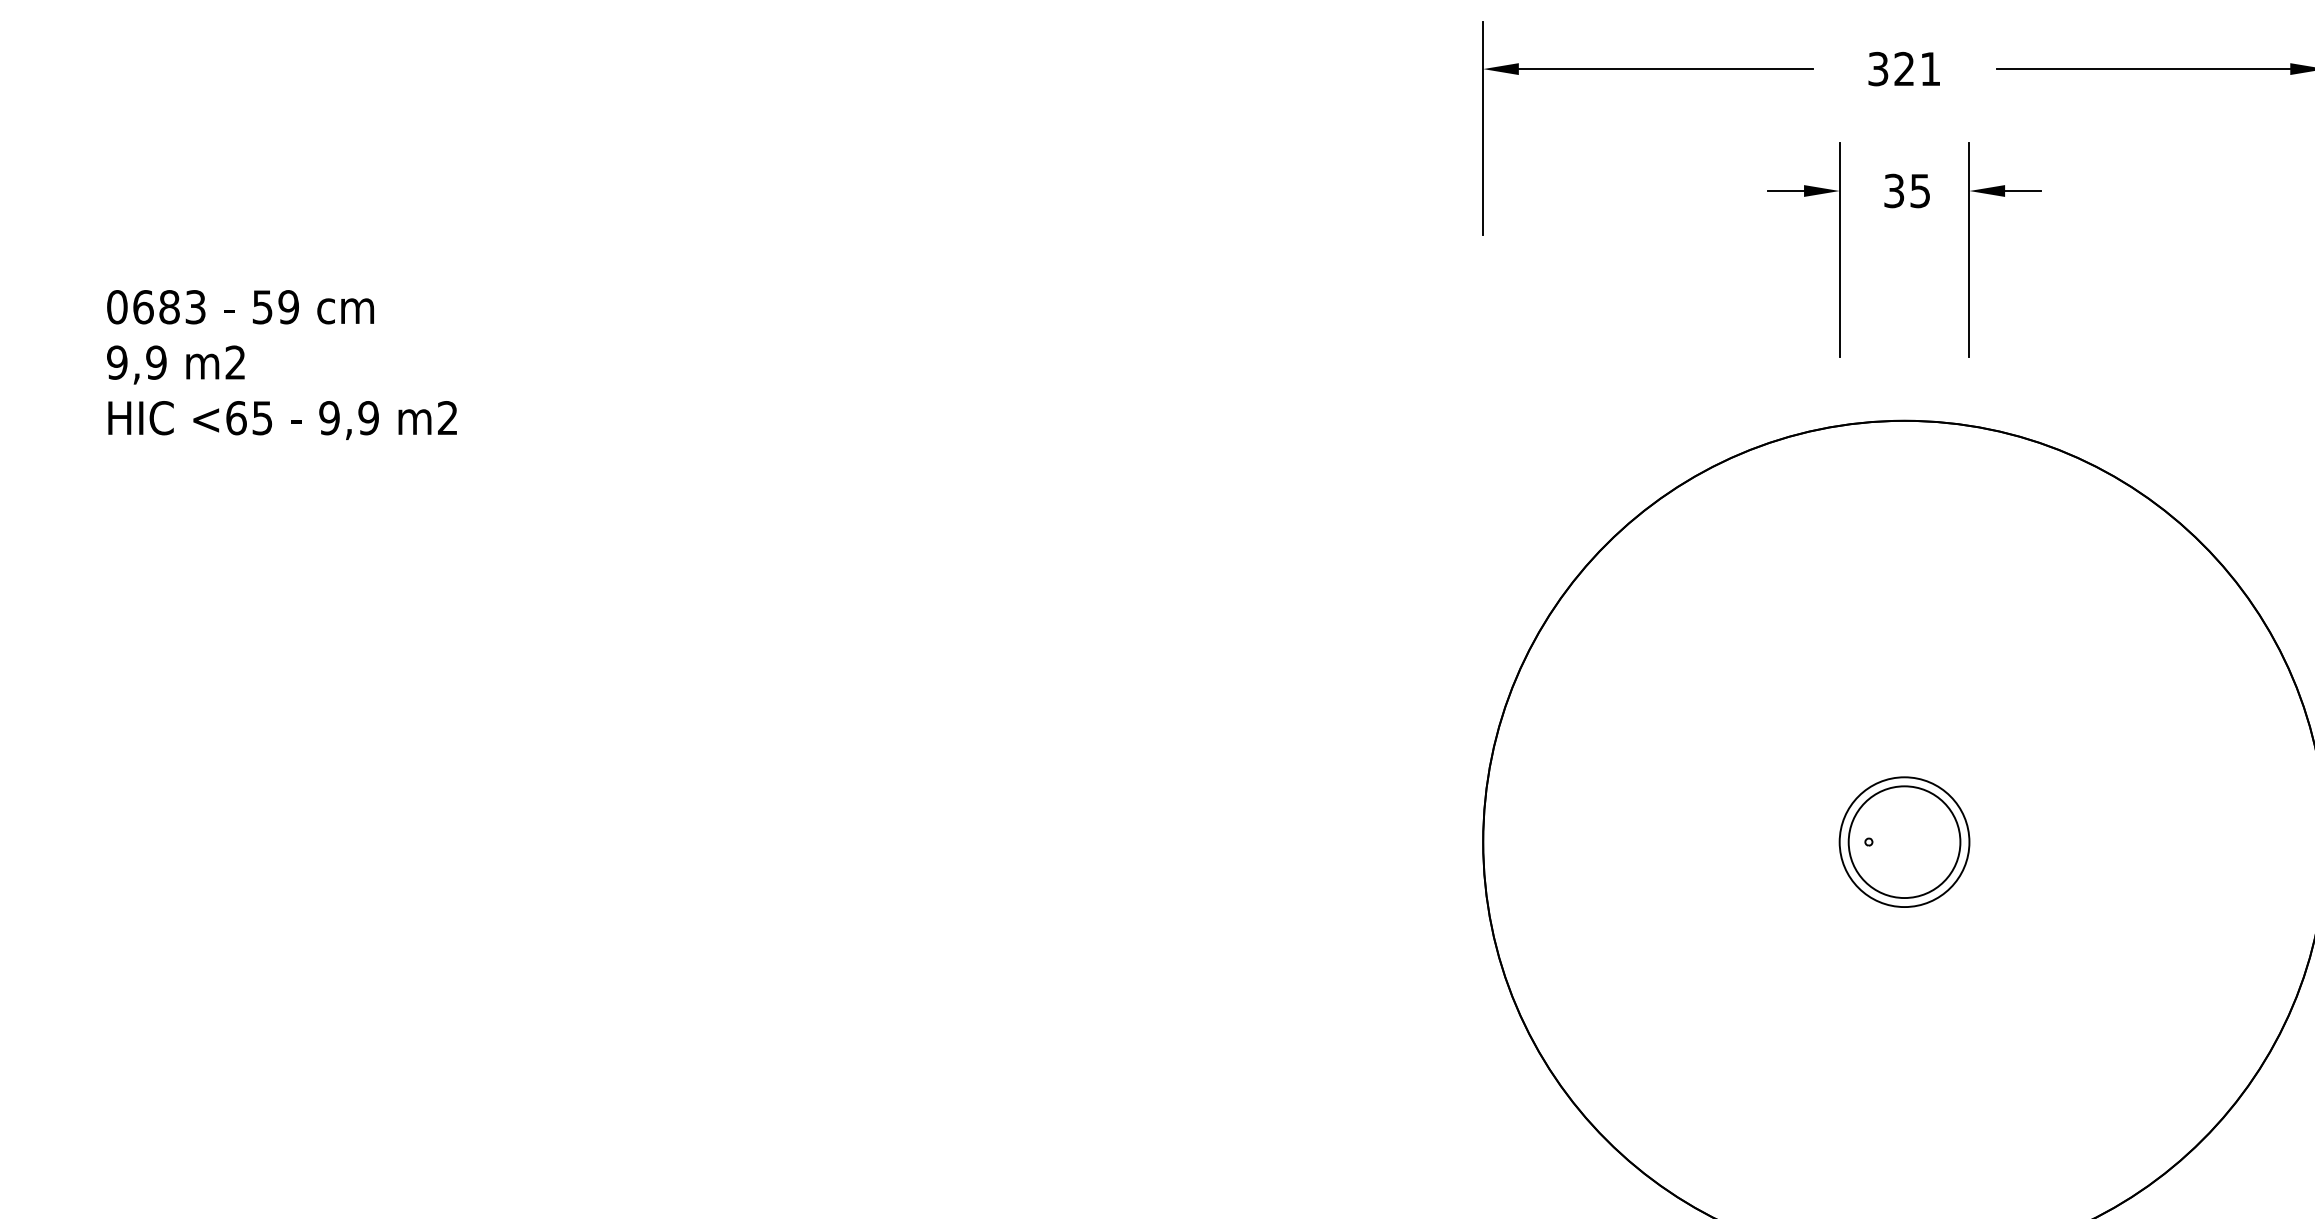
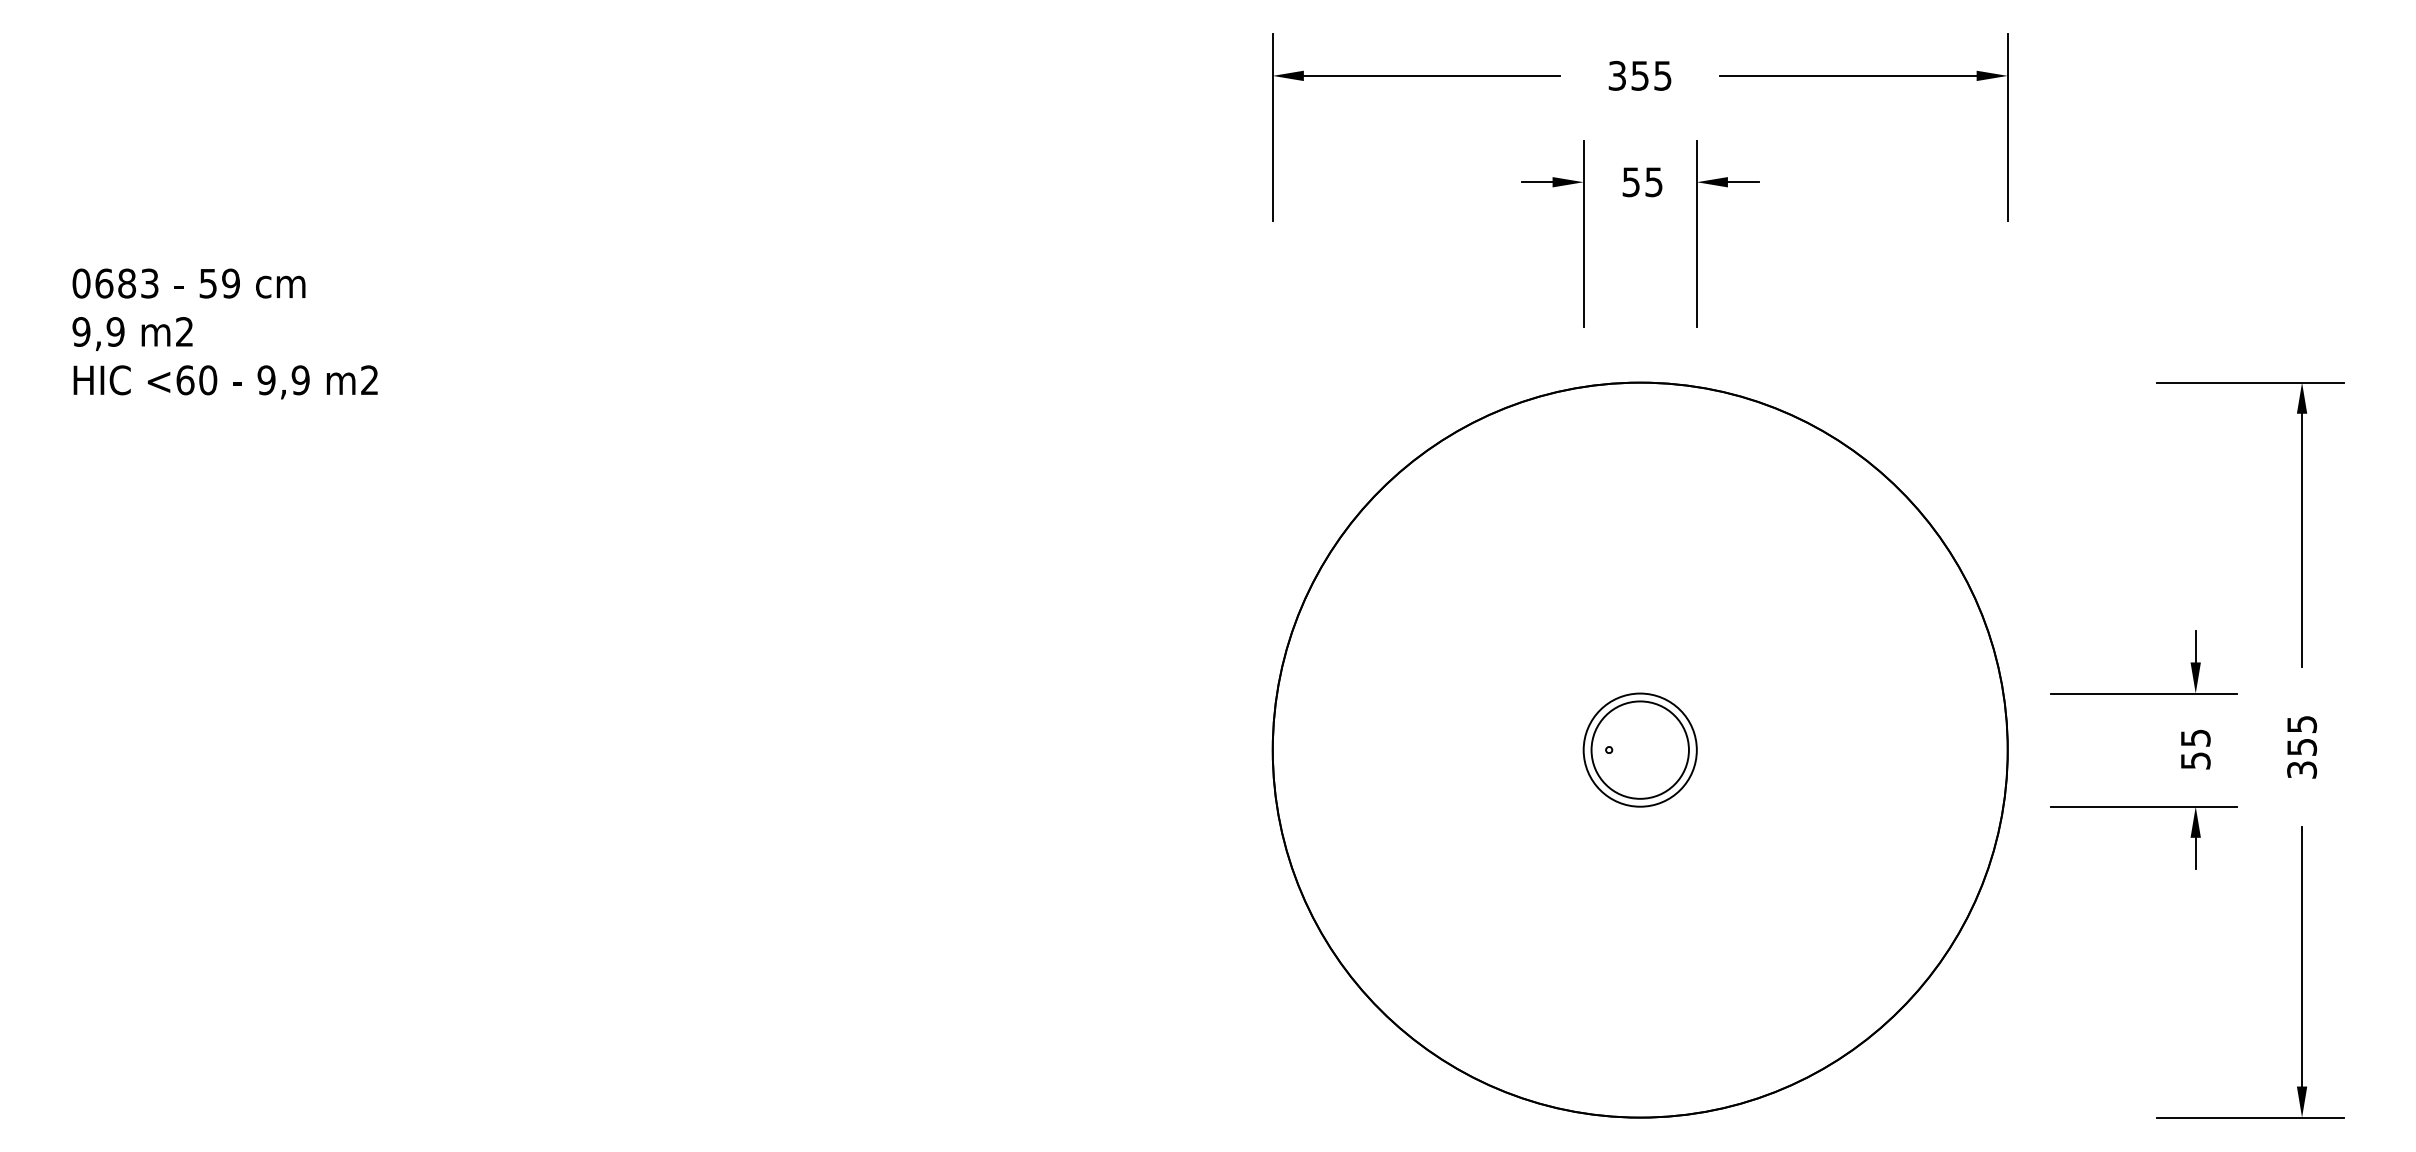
text: (1917, 68) -> (1651, 75), 321 -> 355
text: (1894, 190) -> (1631, 181), 35 -> 55
text: (262, 418) -> (208, 380), <65 -> <60

